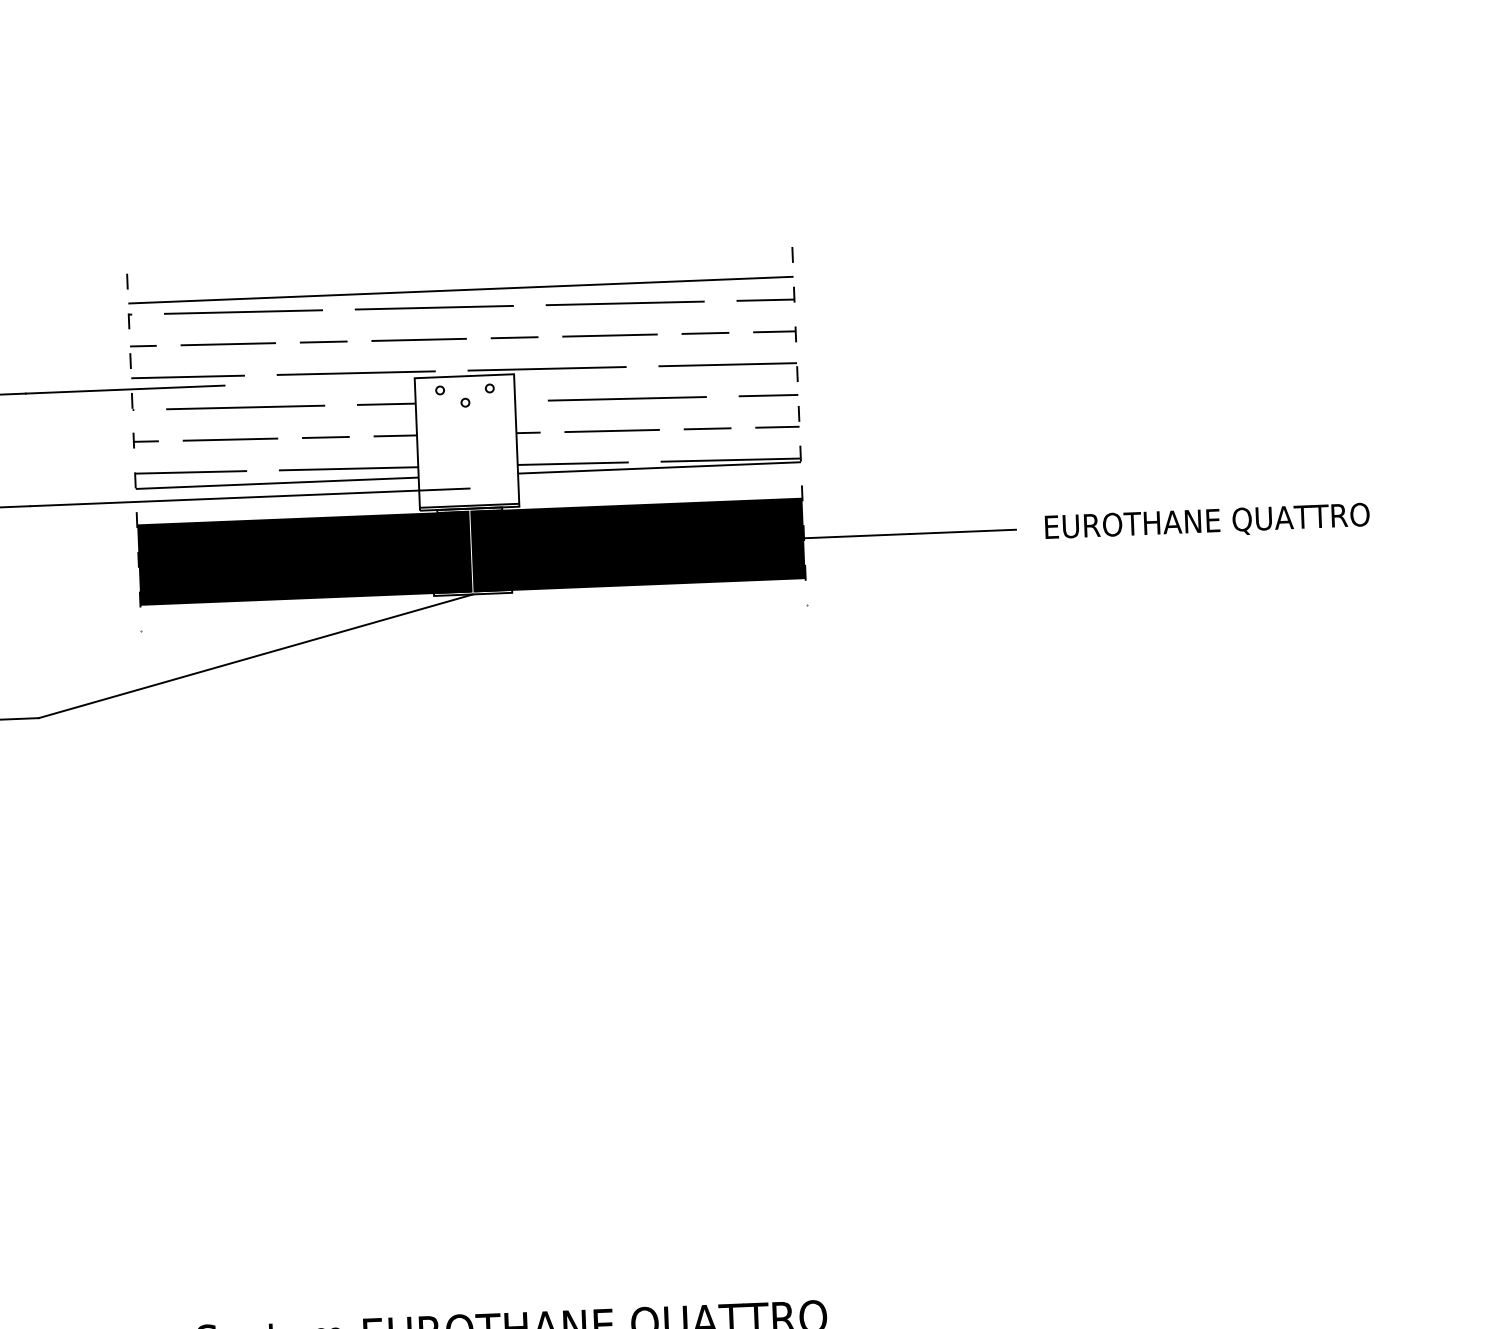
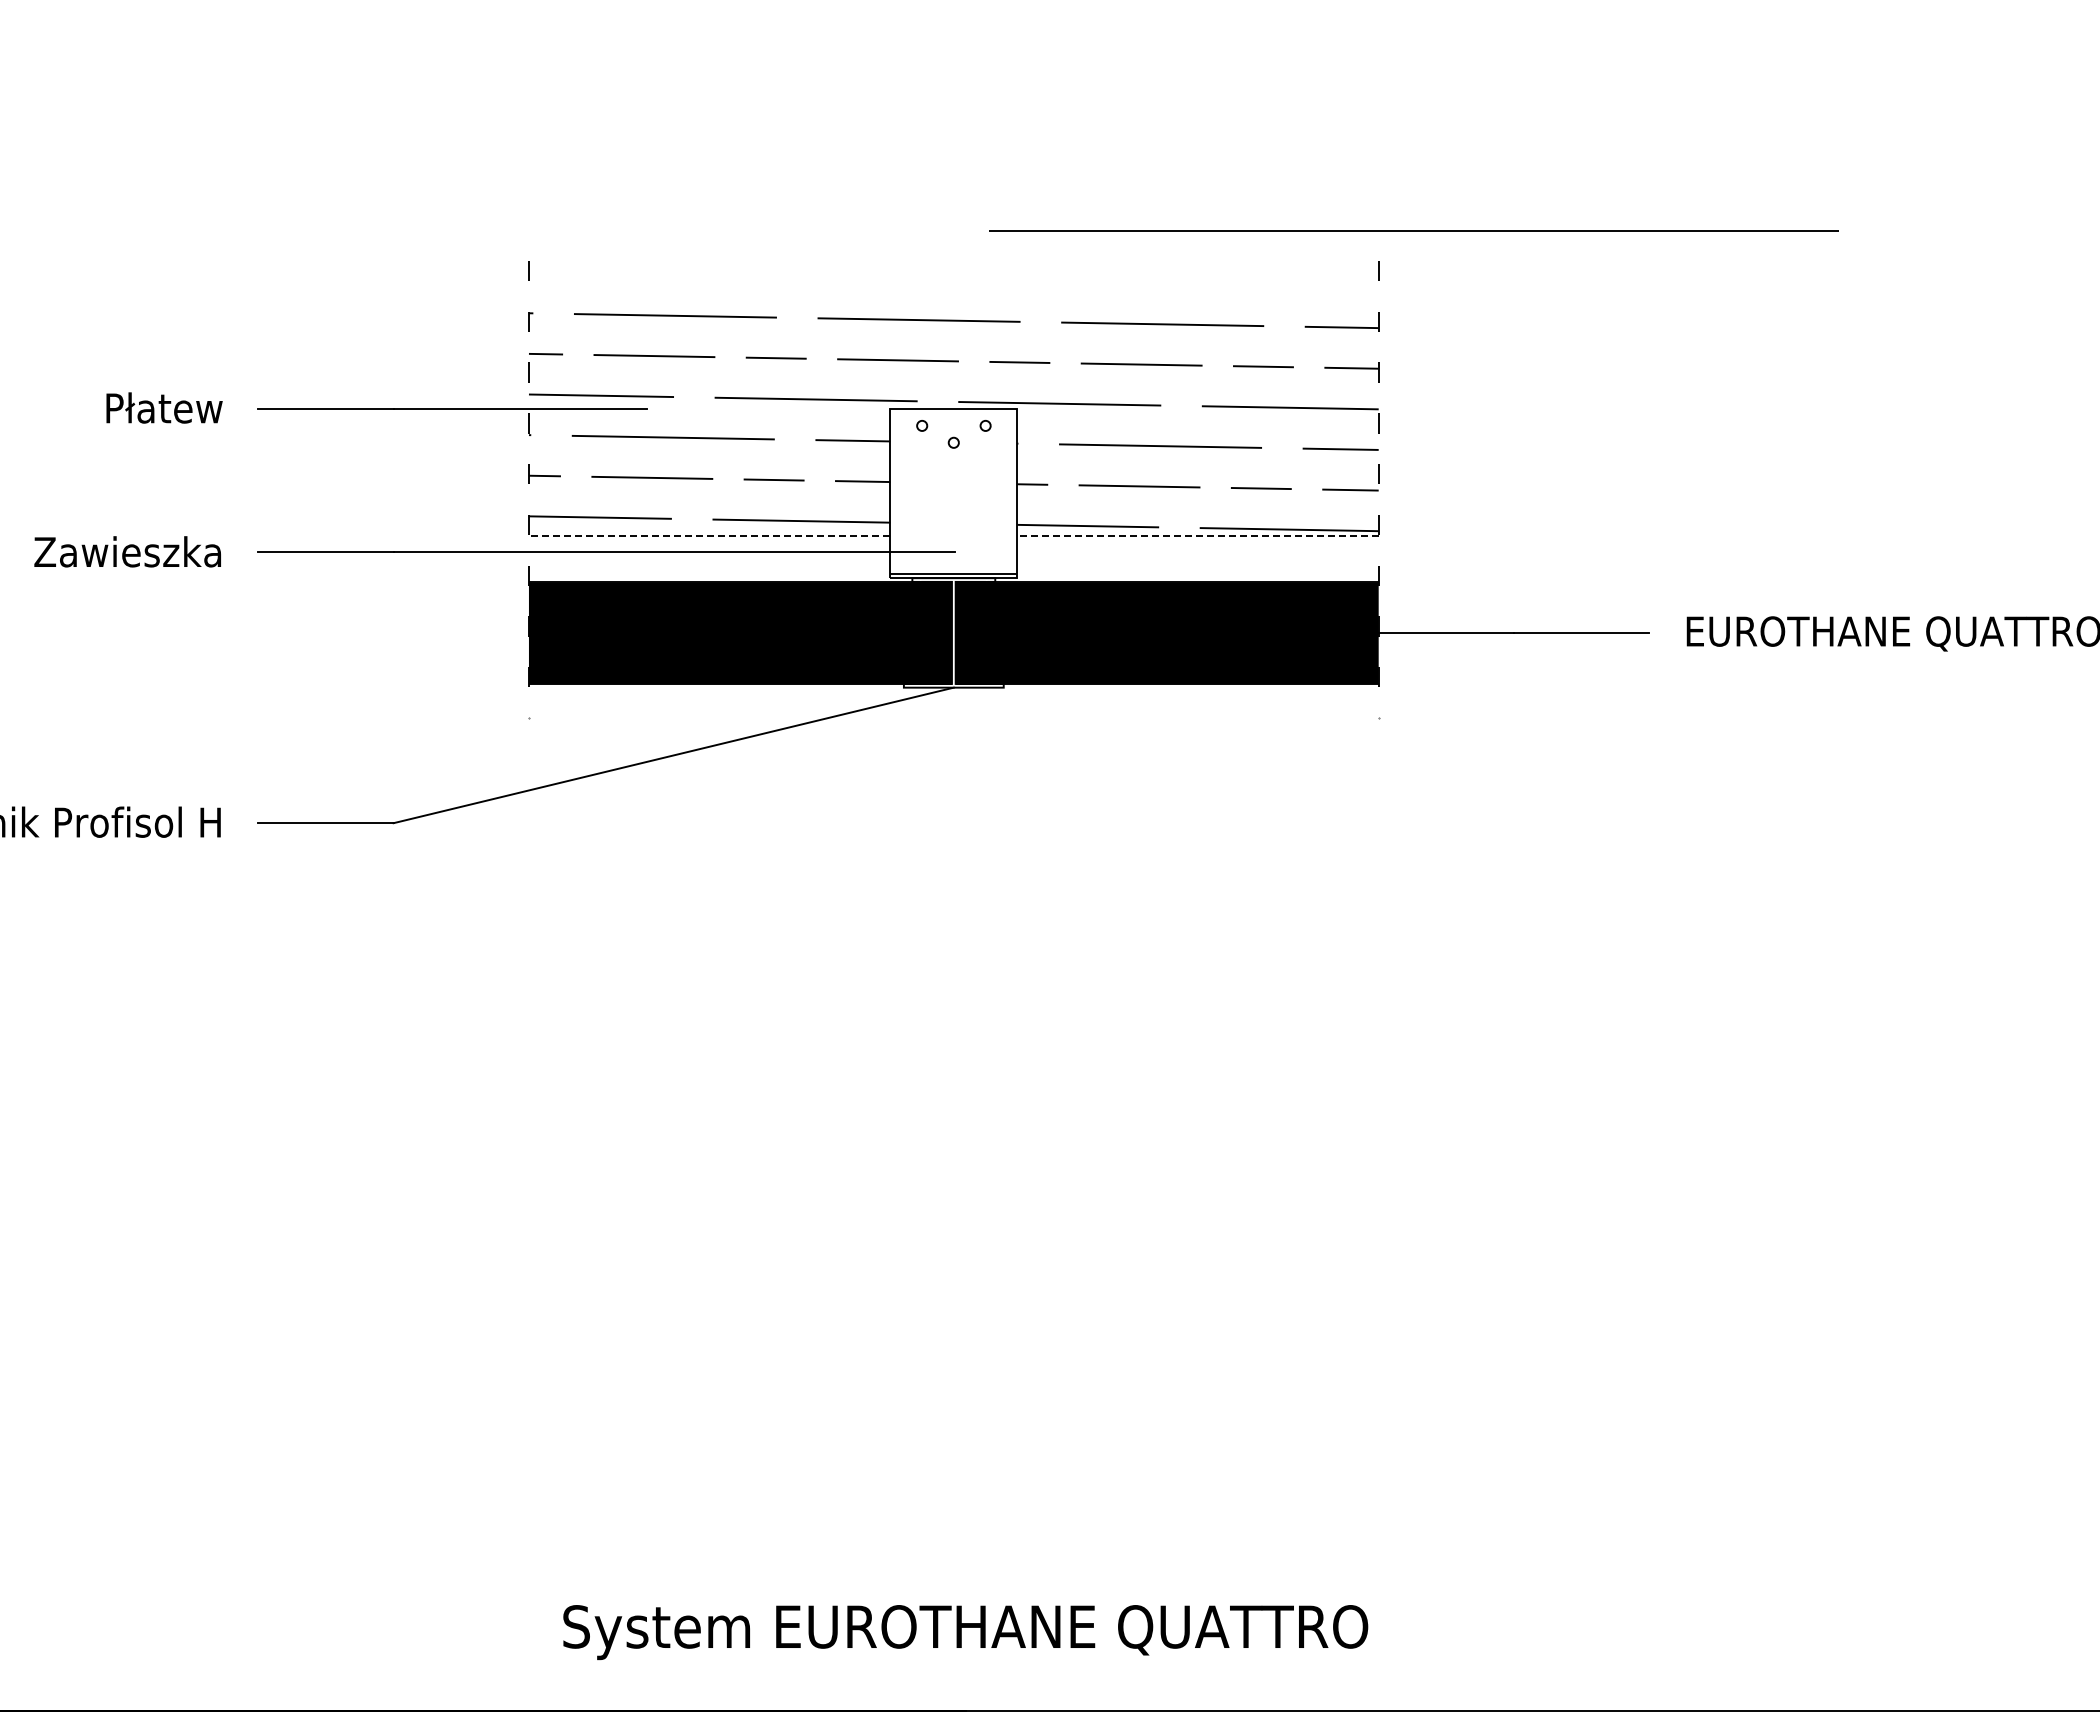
line: (460, 289) -> (1413, 230), moved
line: (659, 467) -> (1197, 535), solid -> dashed
line: (277, 482) -> (709, 535), solid -> dashed

